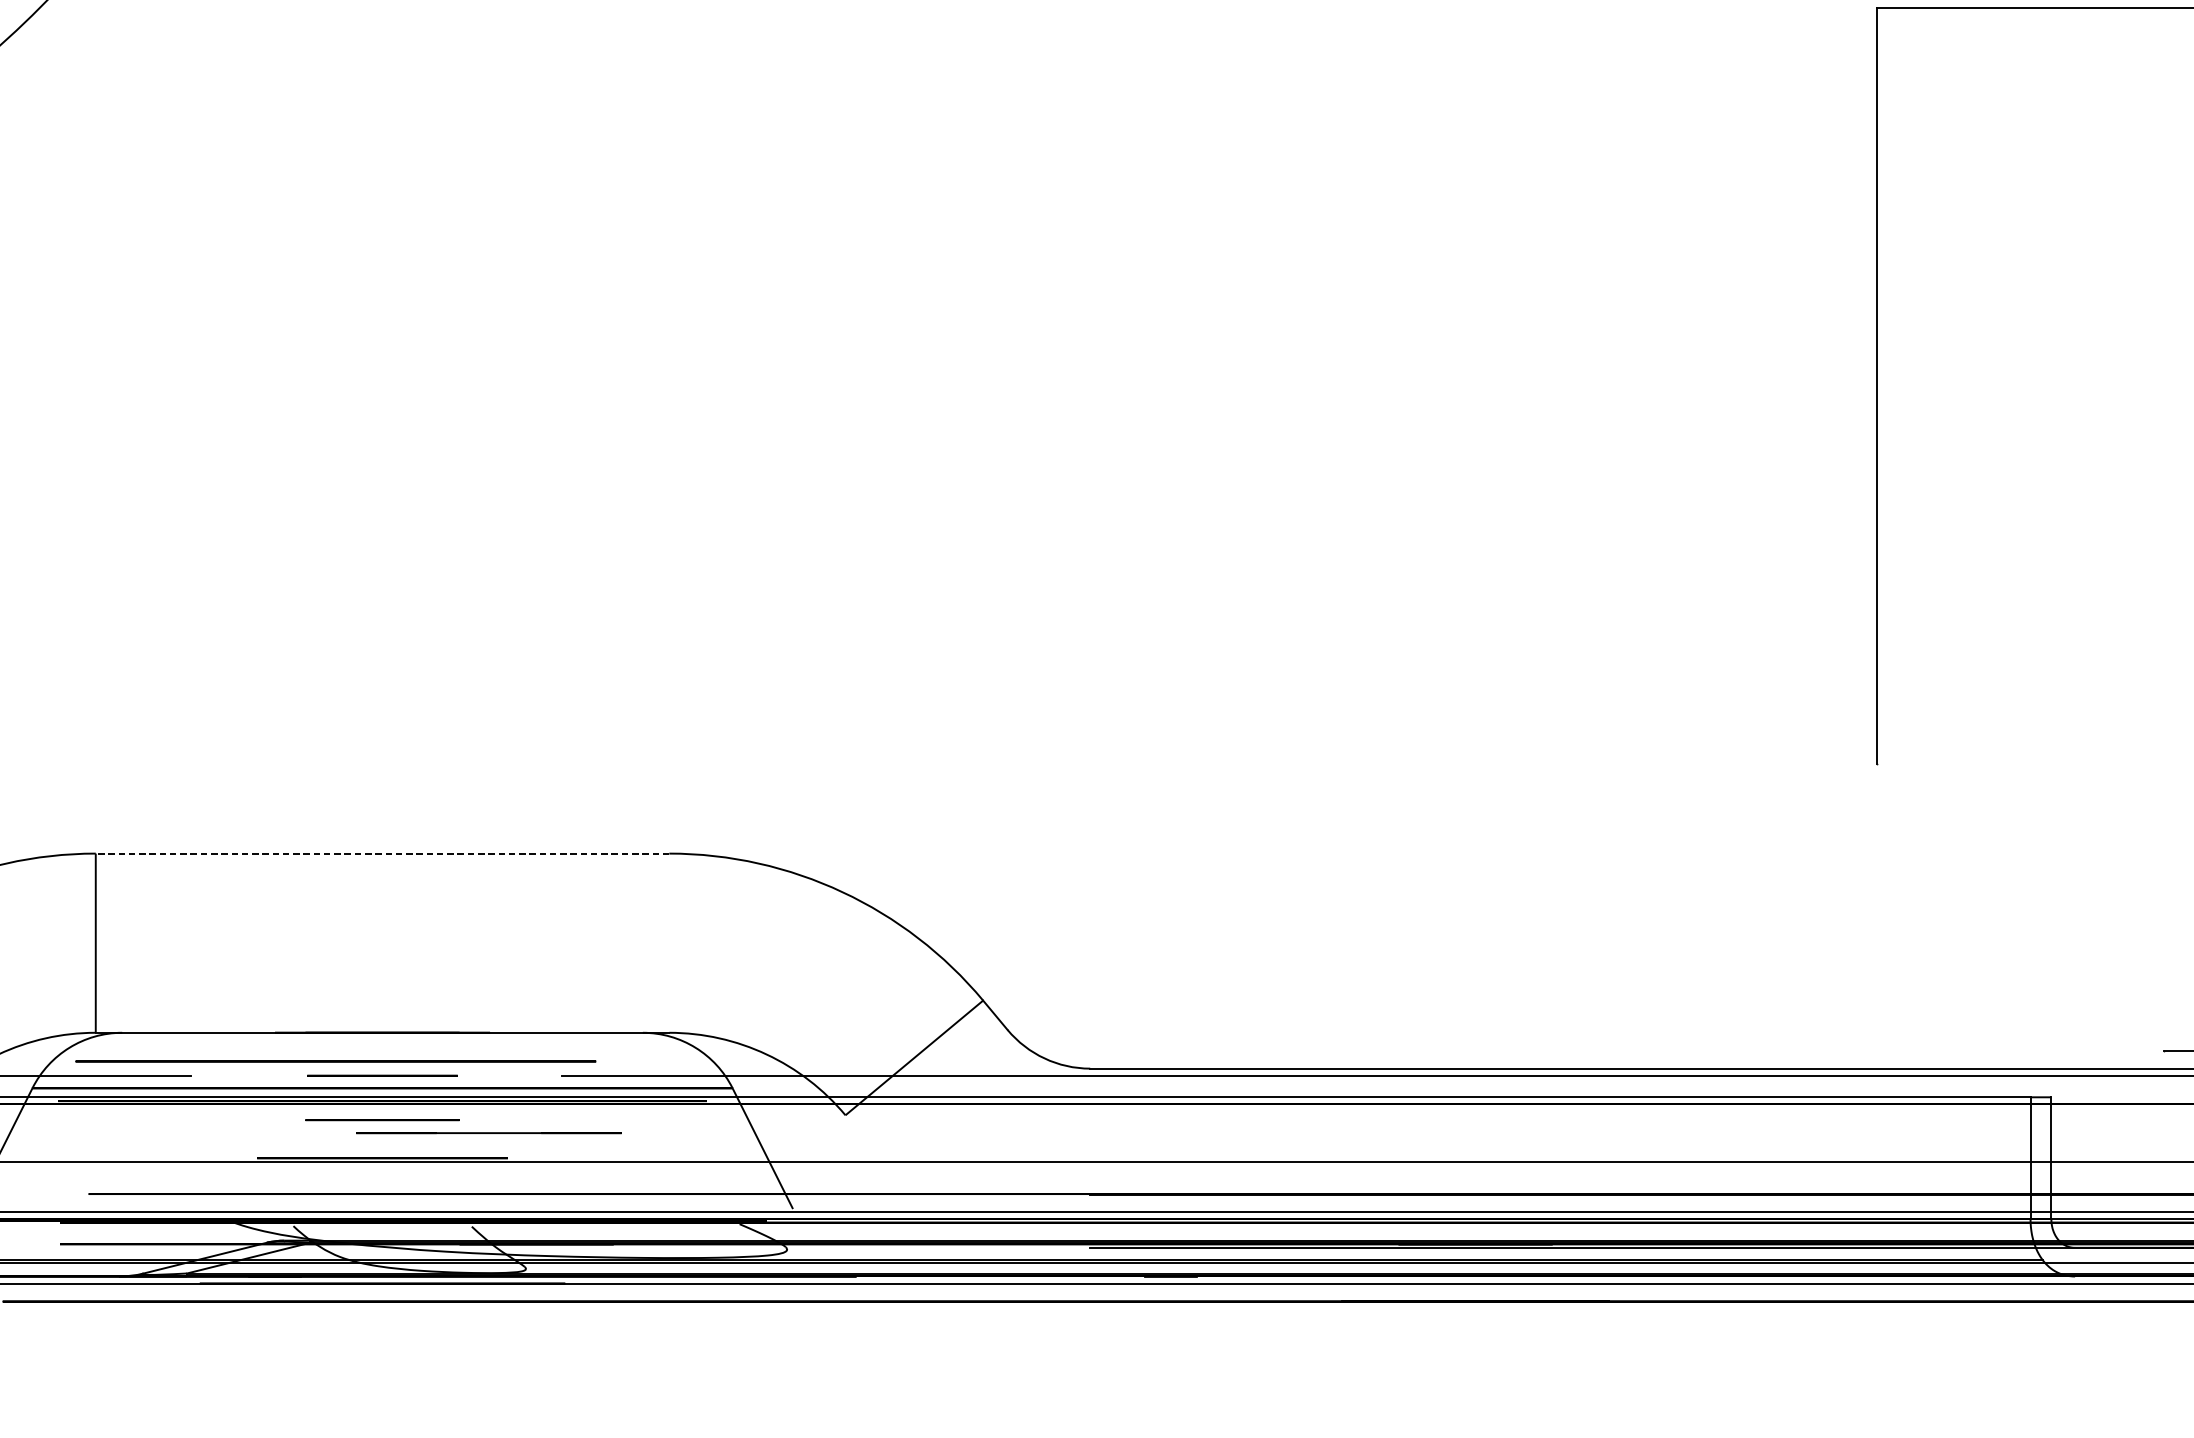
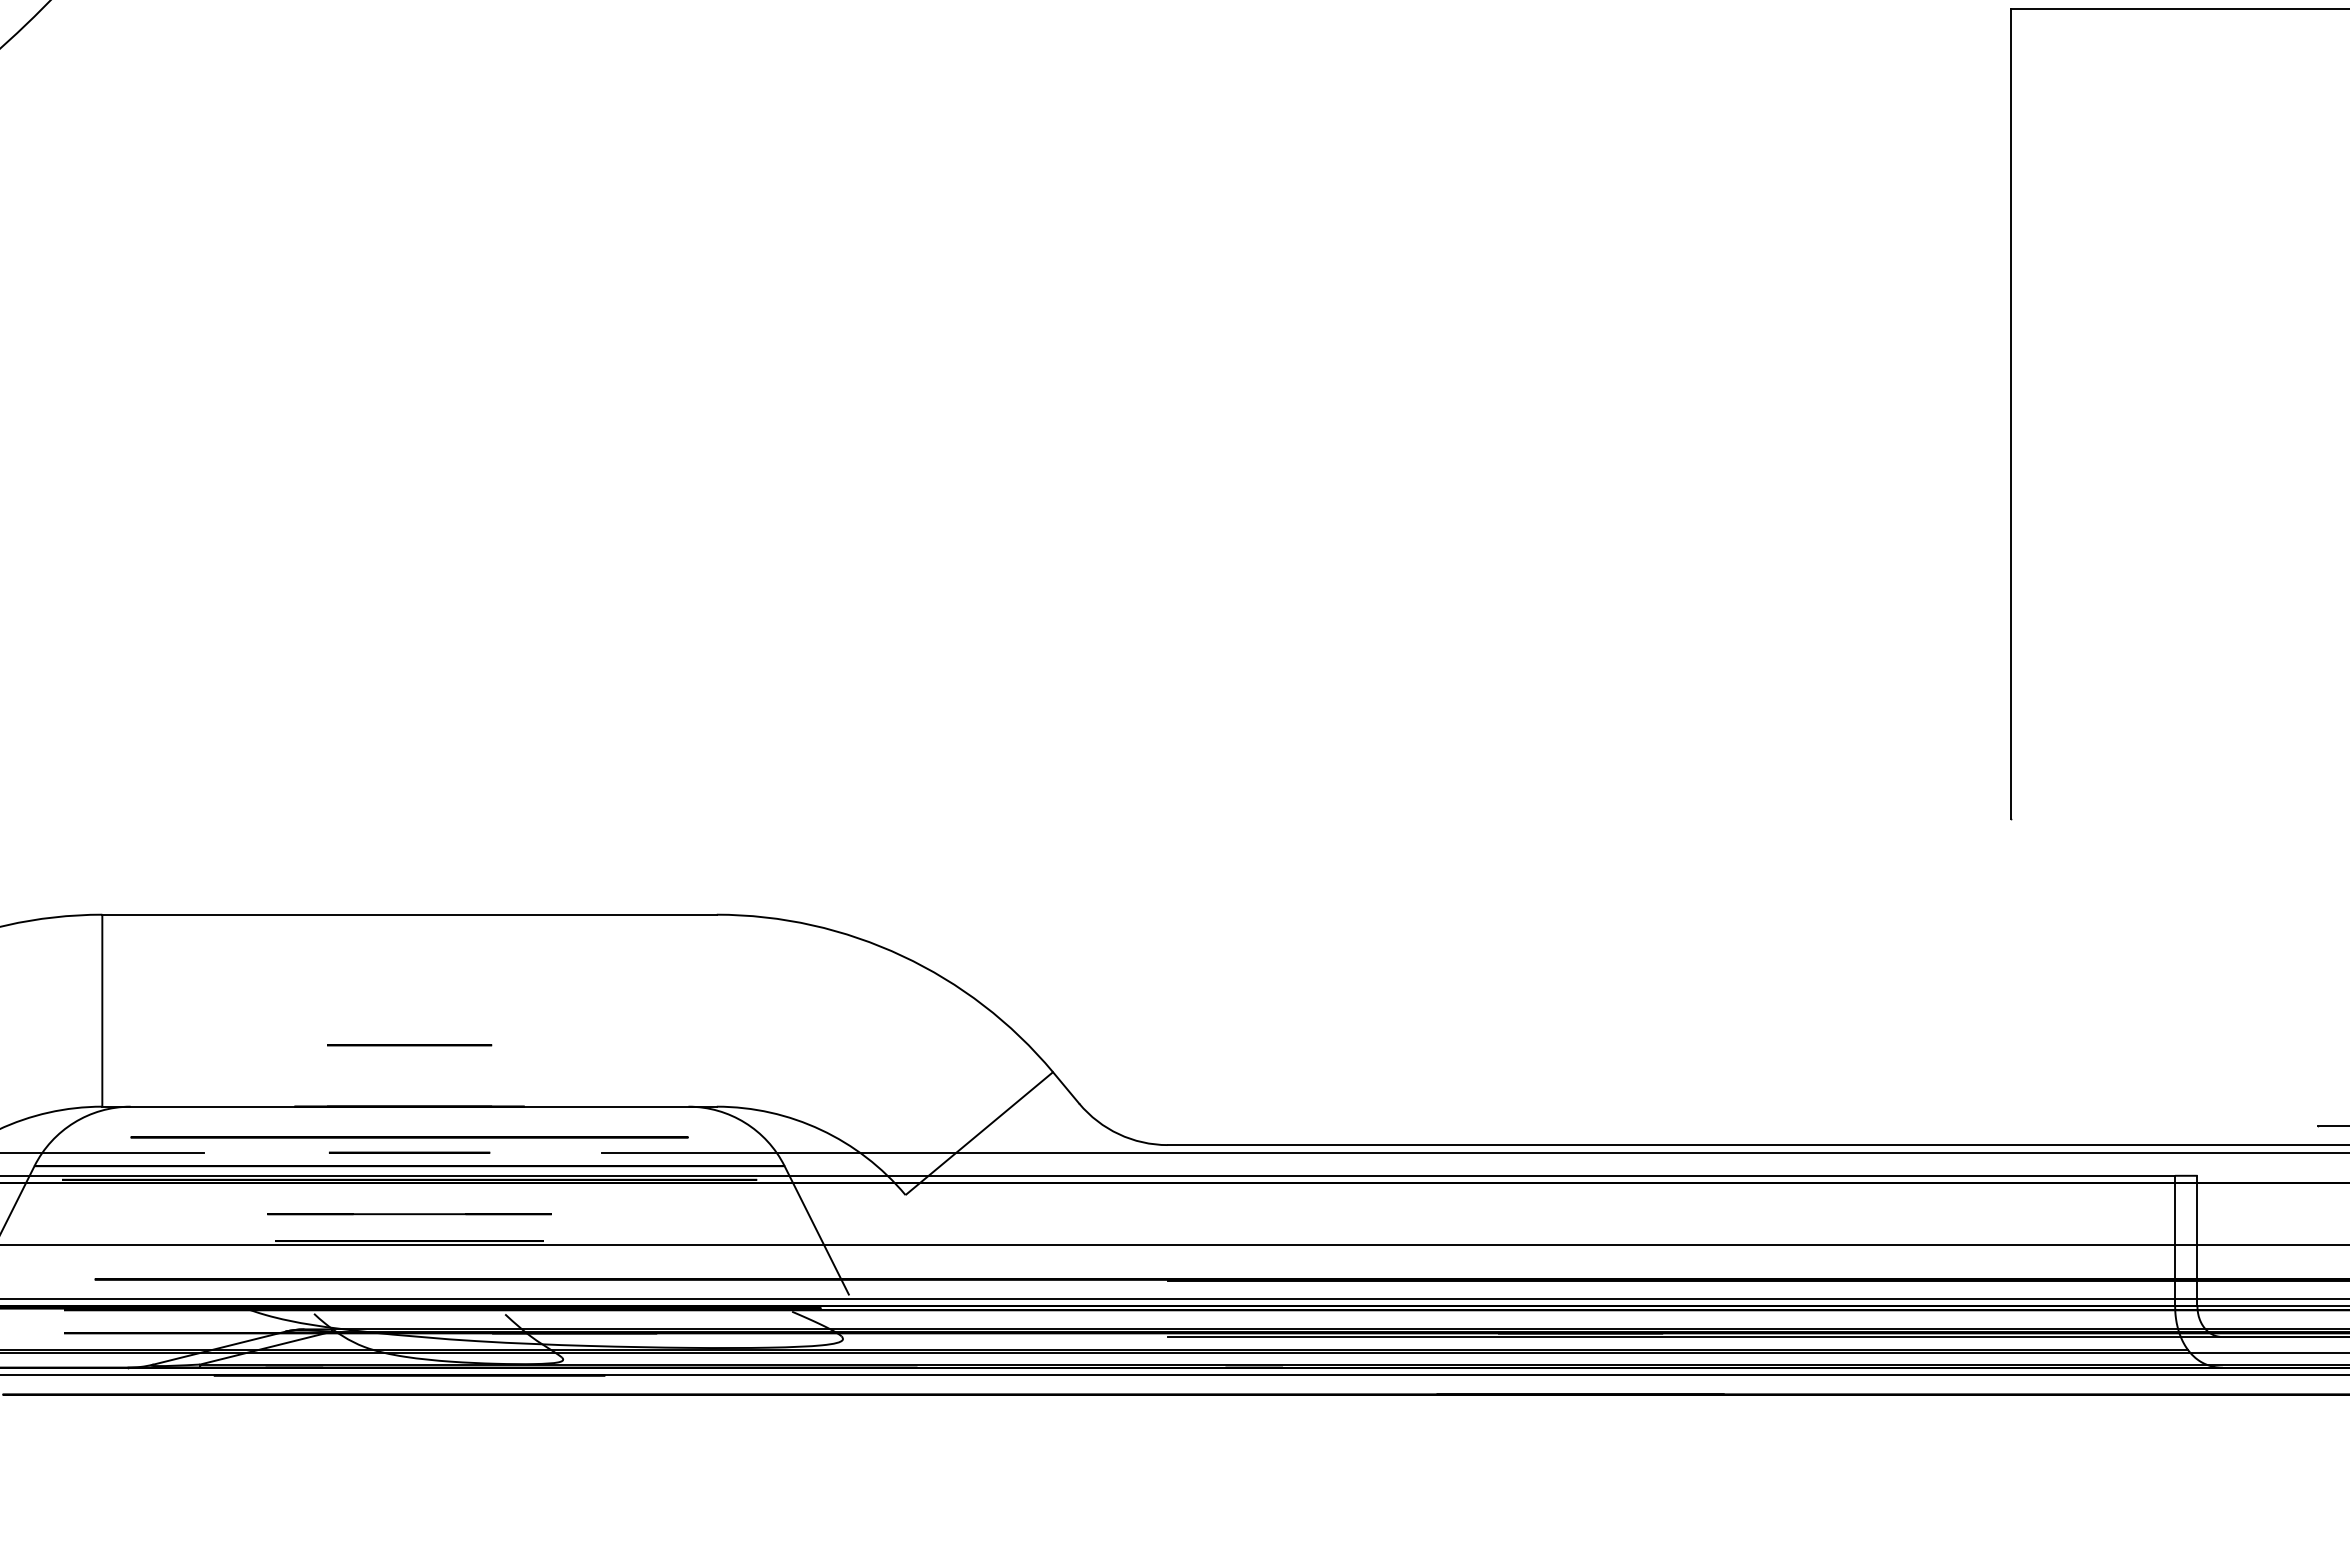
line: (382, 853) -> (409, 914), dashed -> solid
circle: (335, 1061) -> (409, 1137), moved
circle: (382, 1120) -> (409, 1045), moved
line: (488, 1133) -> (409, 1214), moved

